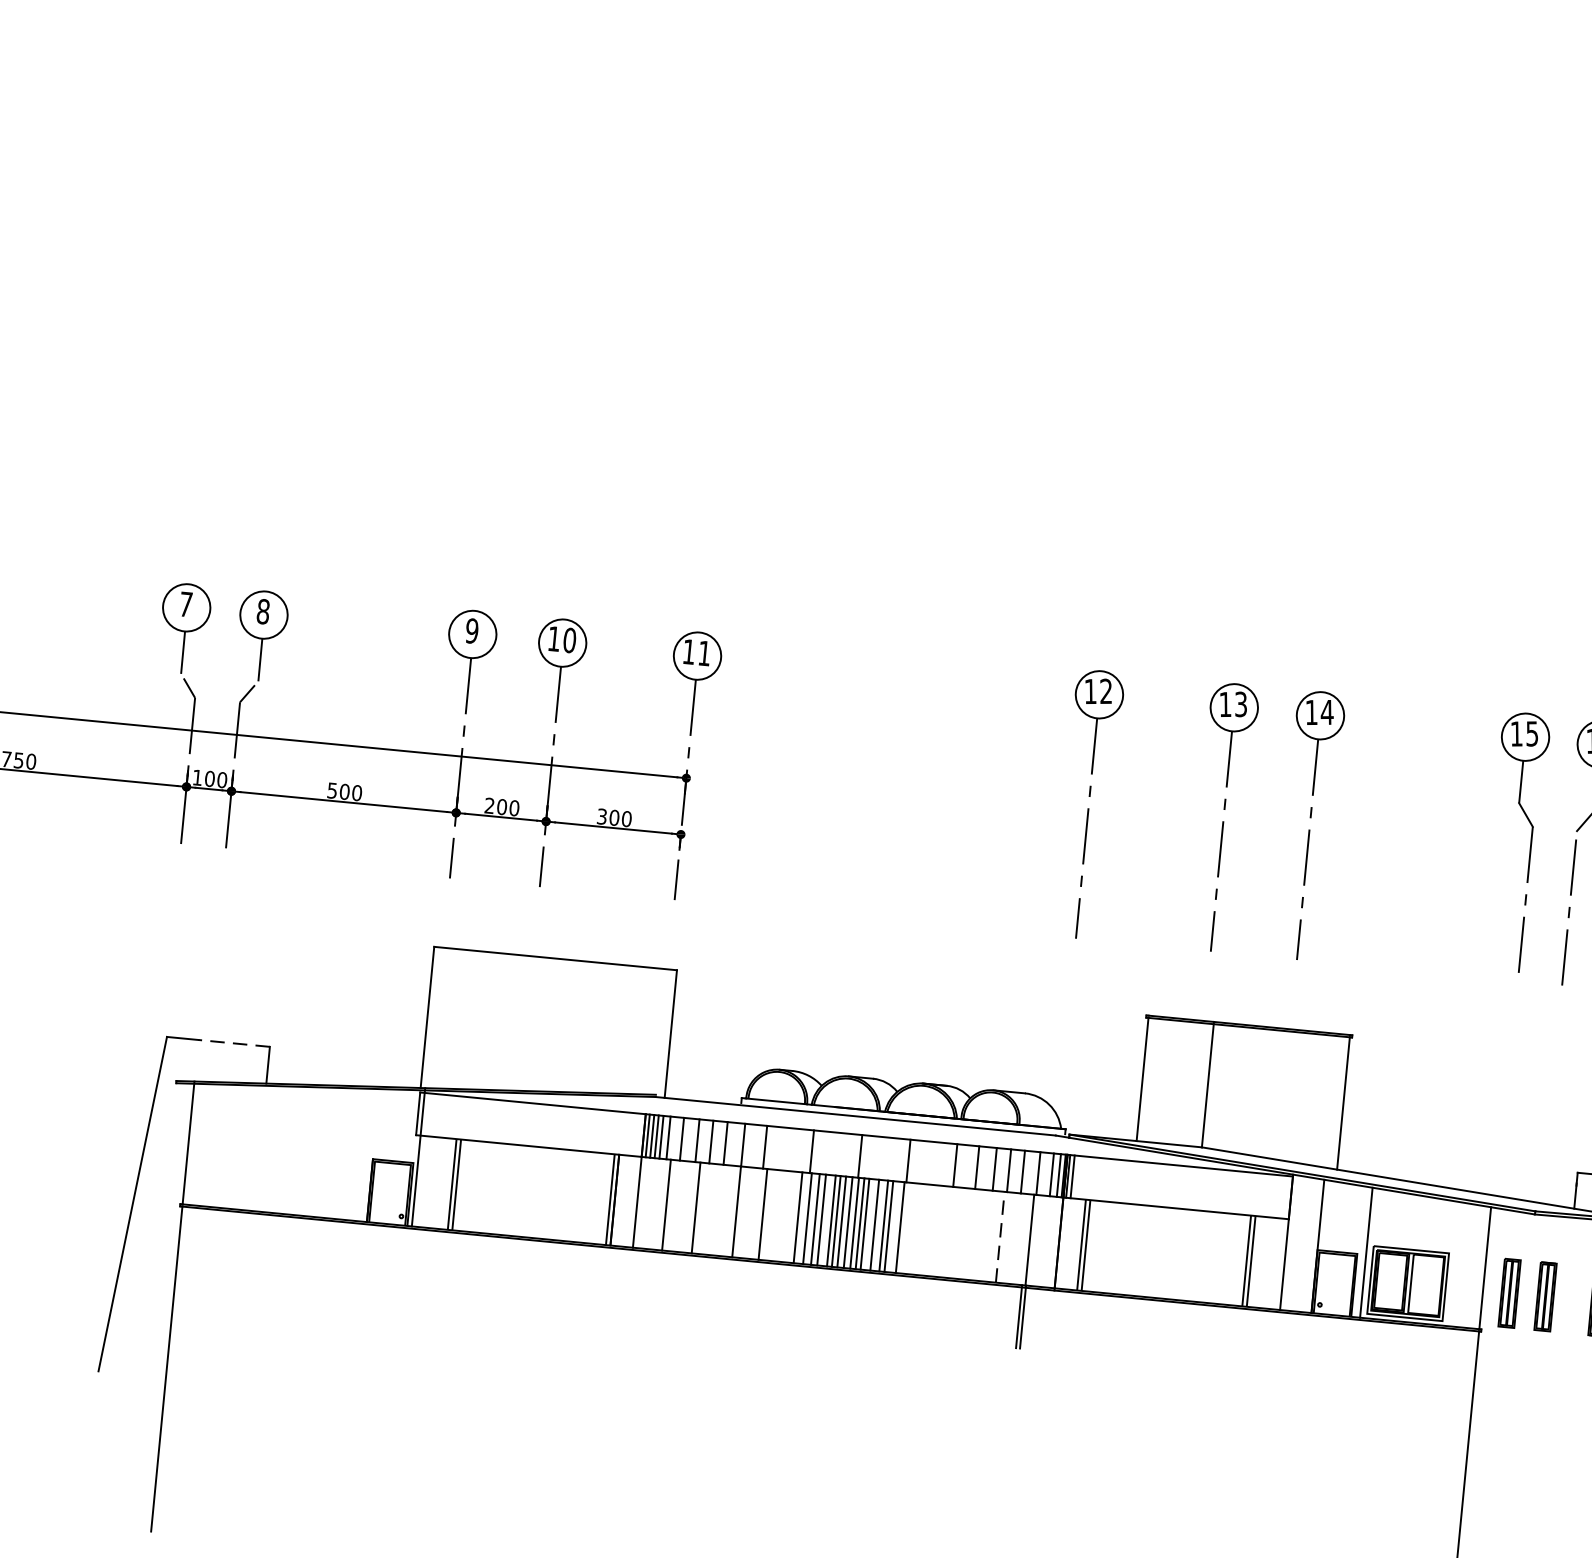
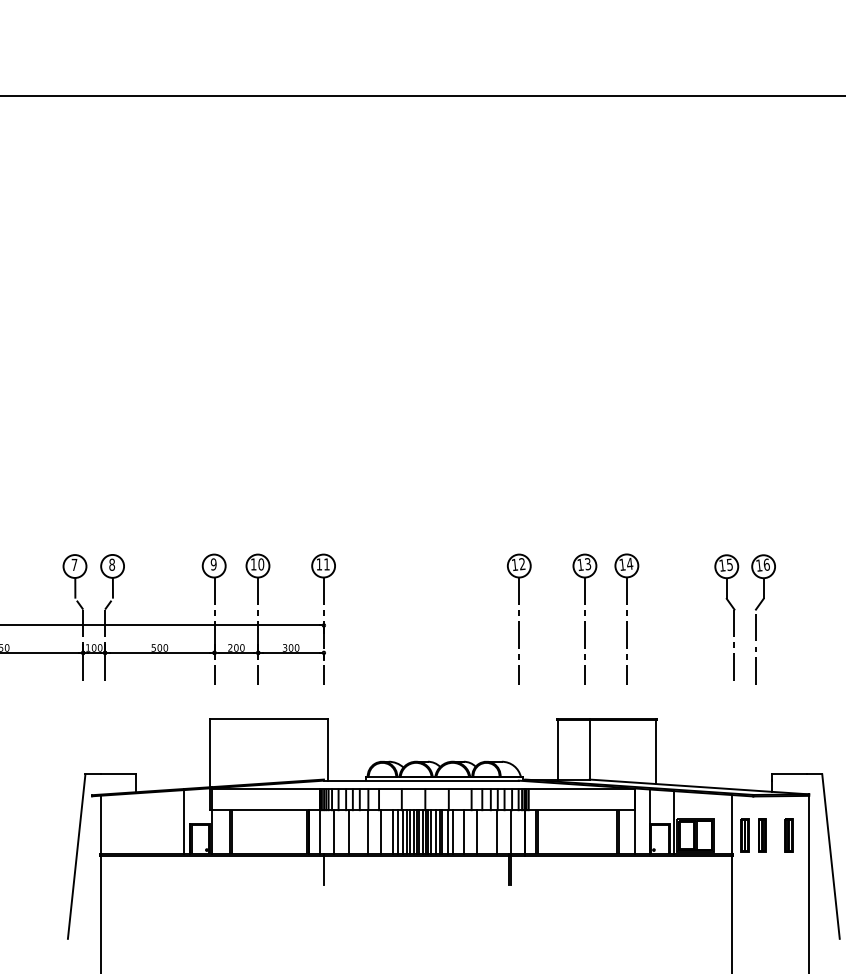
line: (232, 1043) -> (117, 774), dashed -> solid
line: (359, 1153) -> (183, 821), added
line: (786, 1217) -> (392, 832), added
line: (909, 1228) -> (452, 832), added
line: (934, 1231) -> (464, 832), added
line: (958, 1233) -> (476, 832), added
line: (1000, 1235) -> (496, 831), dashed -> solid
line: (637, 1279) -> (323, 869), added

